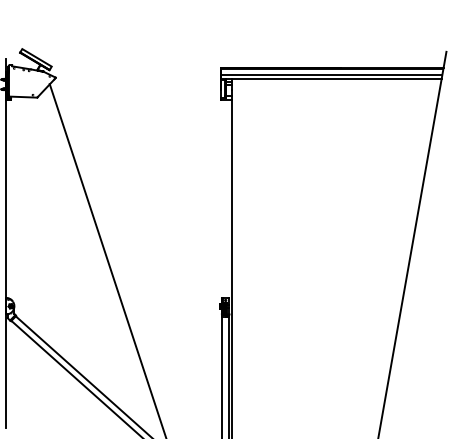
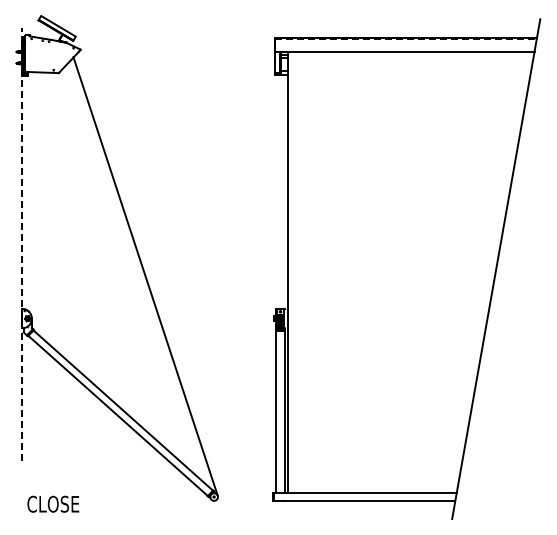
line: (331, 69) -> (405, 39), solid -> dashed
line: (331, 74) -> (404, 45), removed
line: (6, 243) -> (22, 244), solid -> dashed

